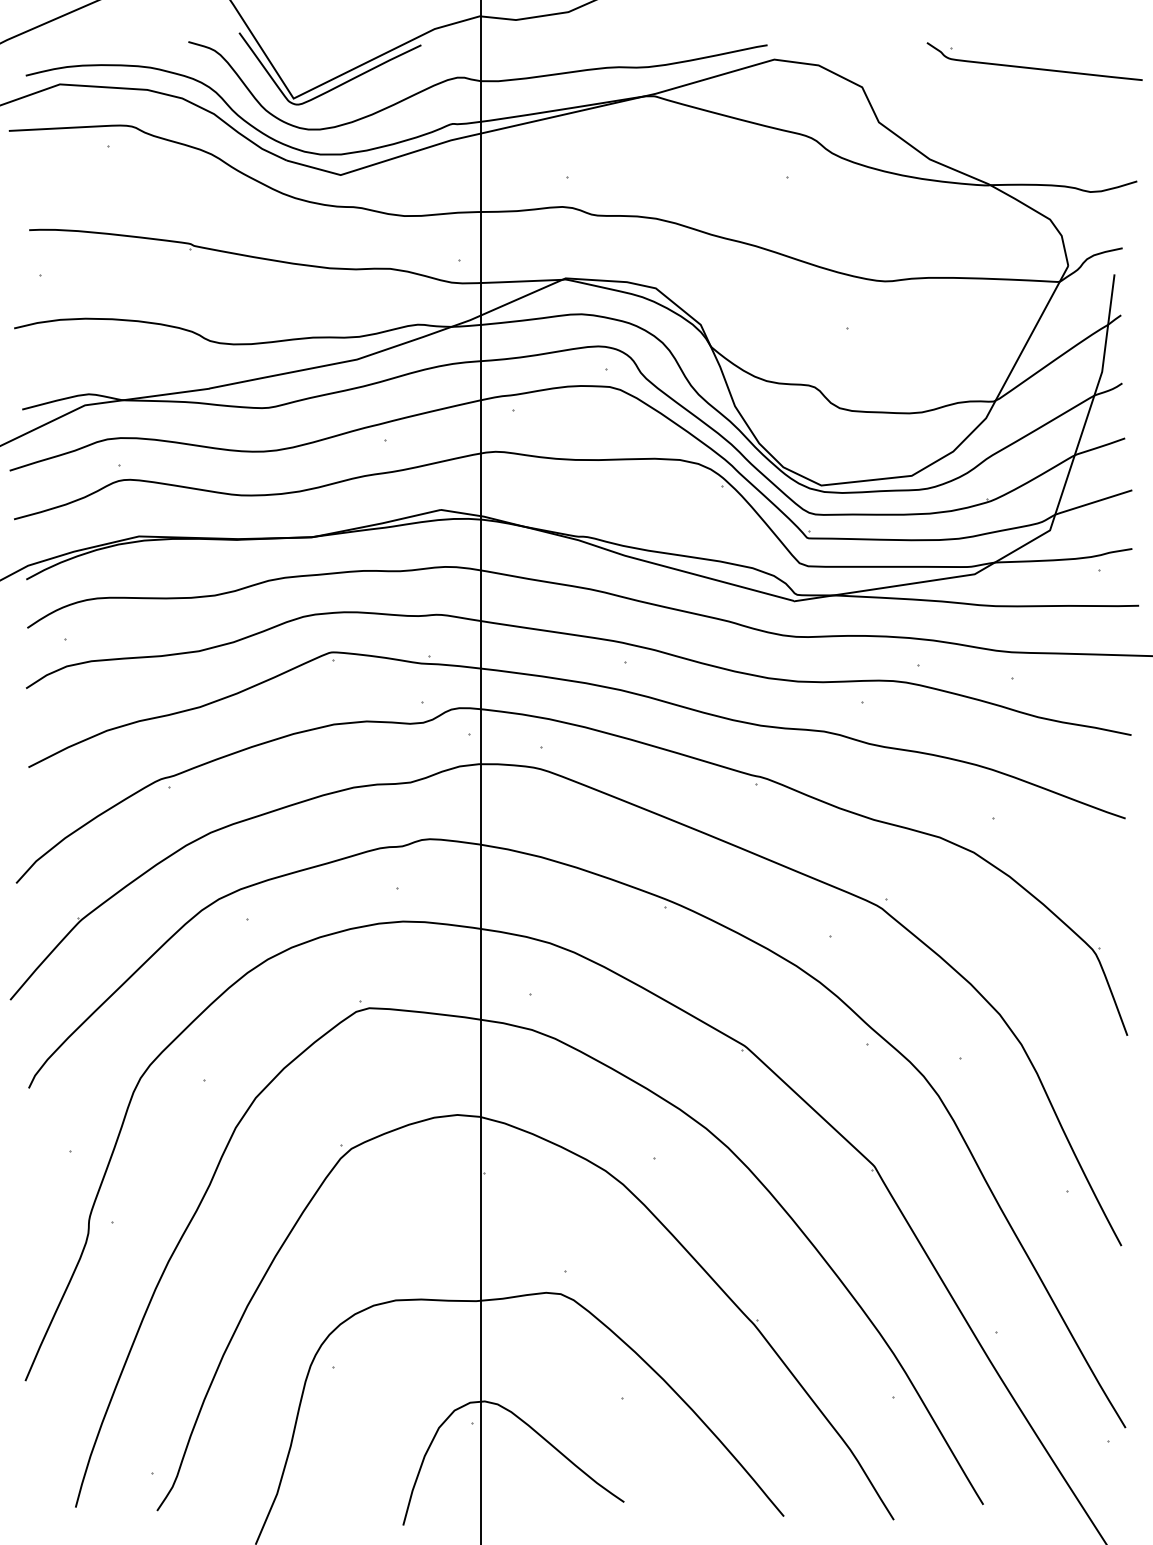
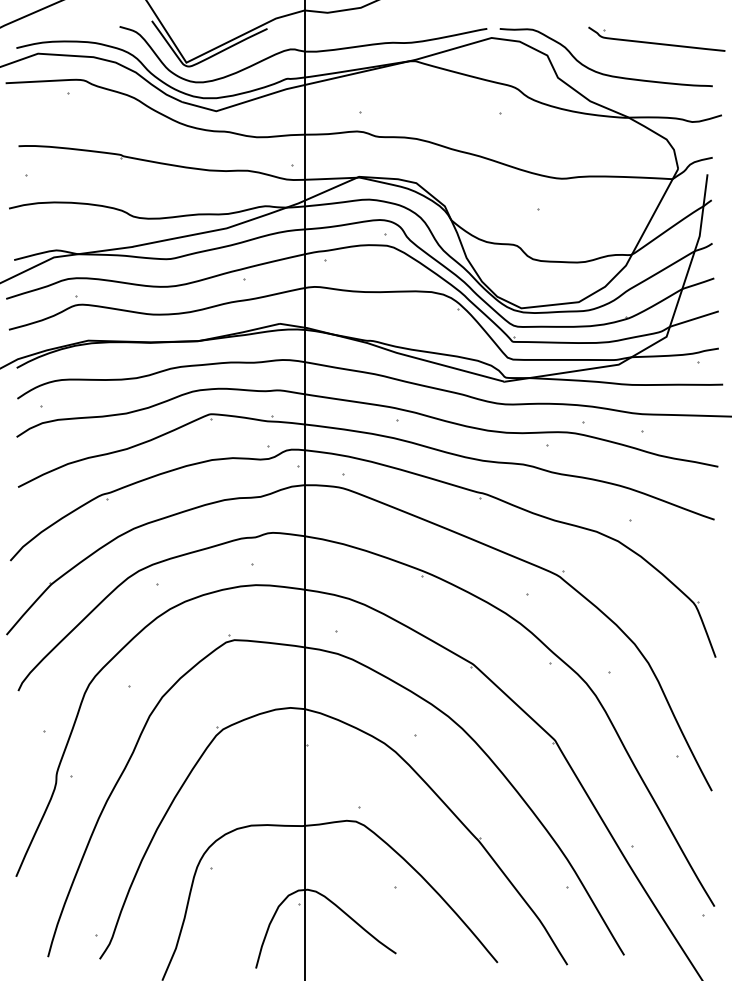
curve: (947, 114) -> (601, 72), added

